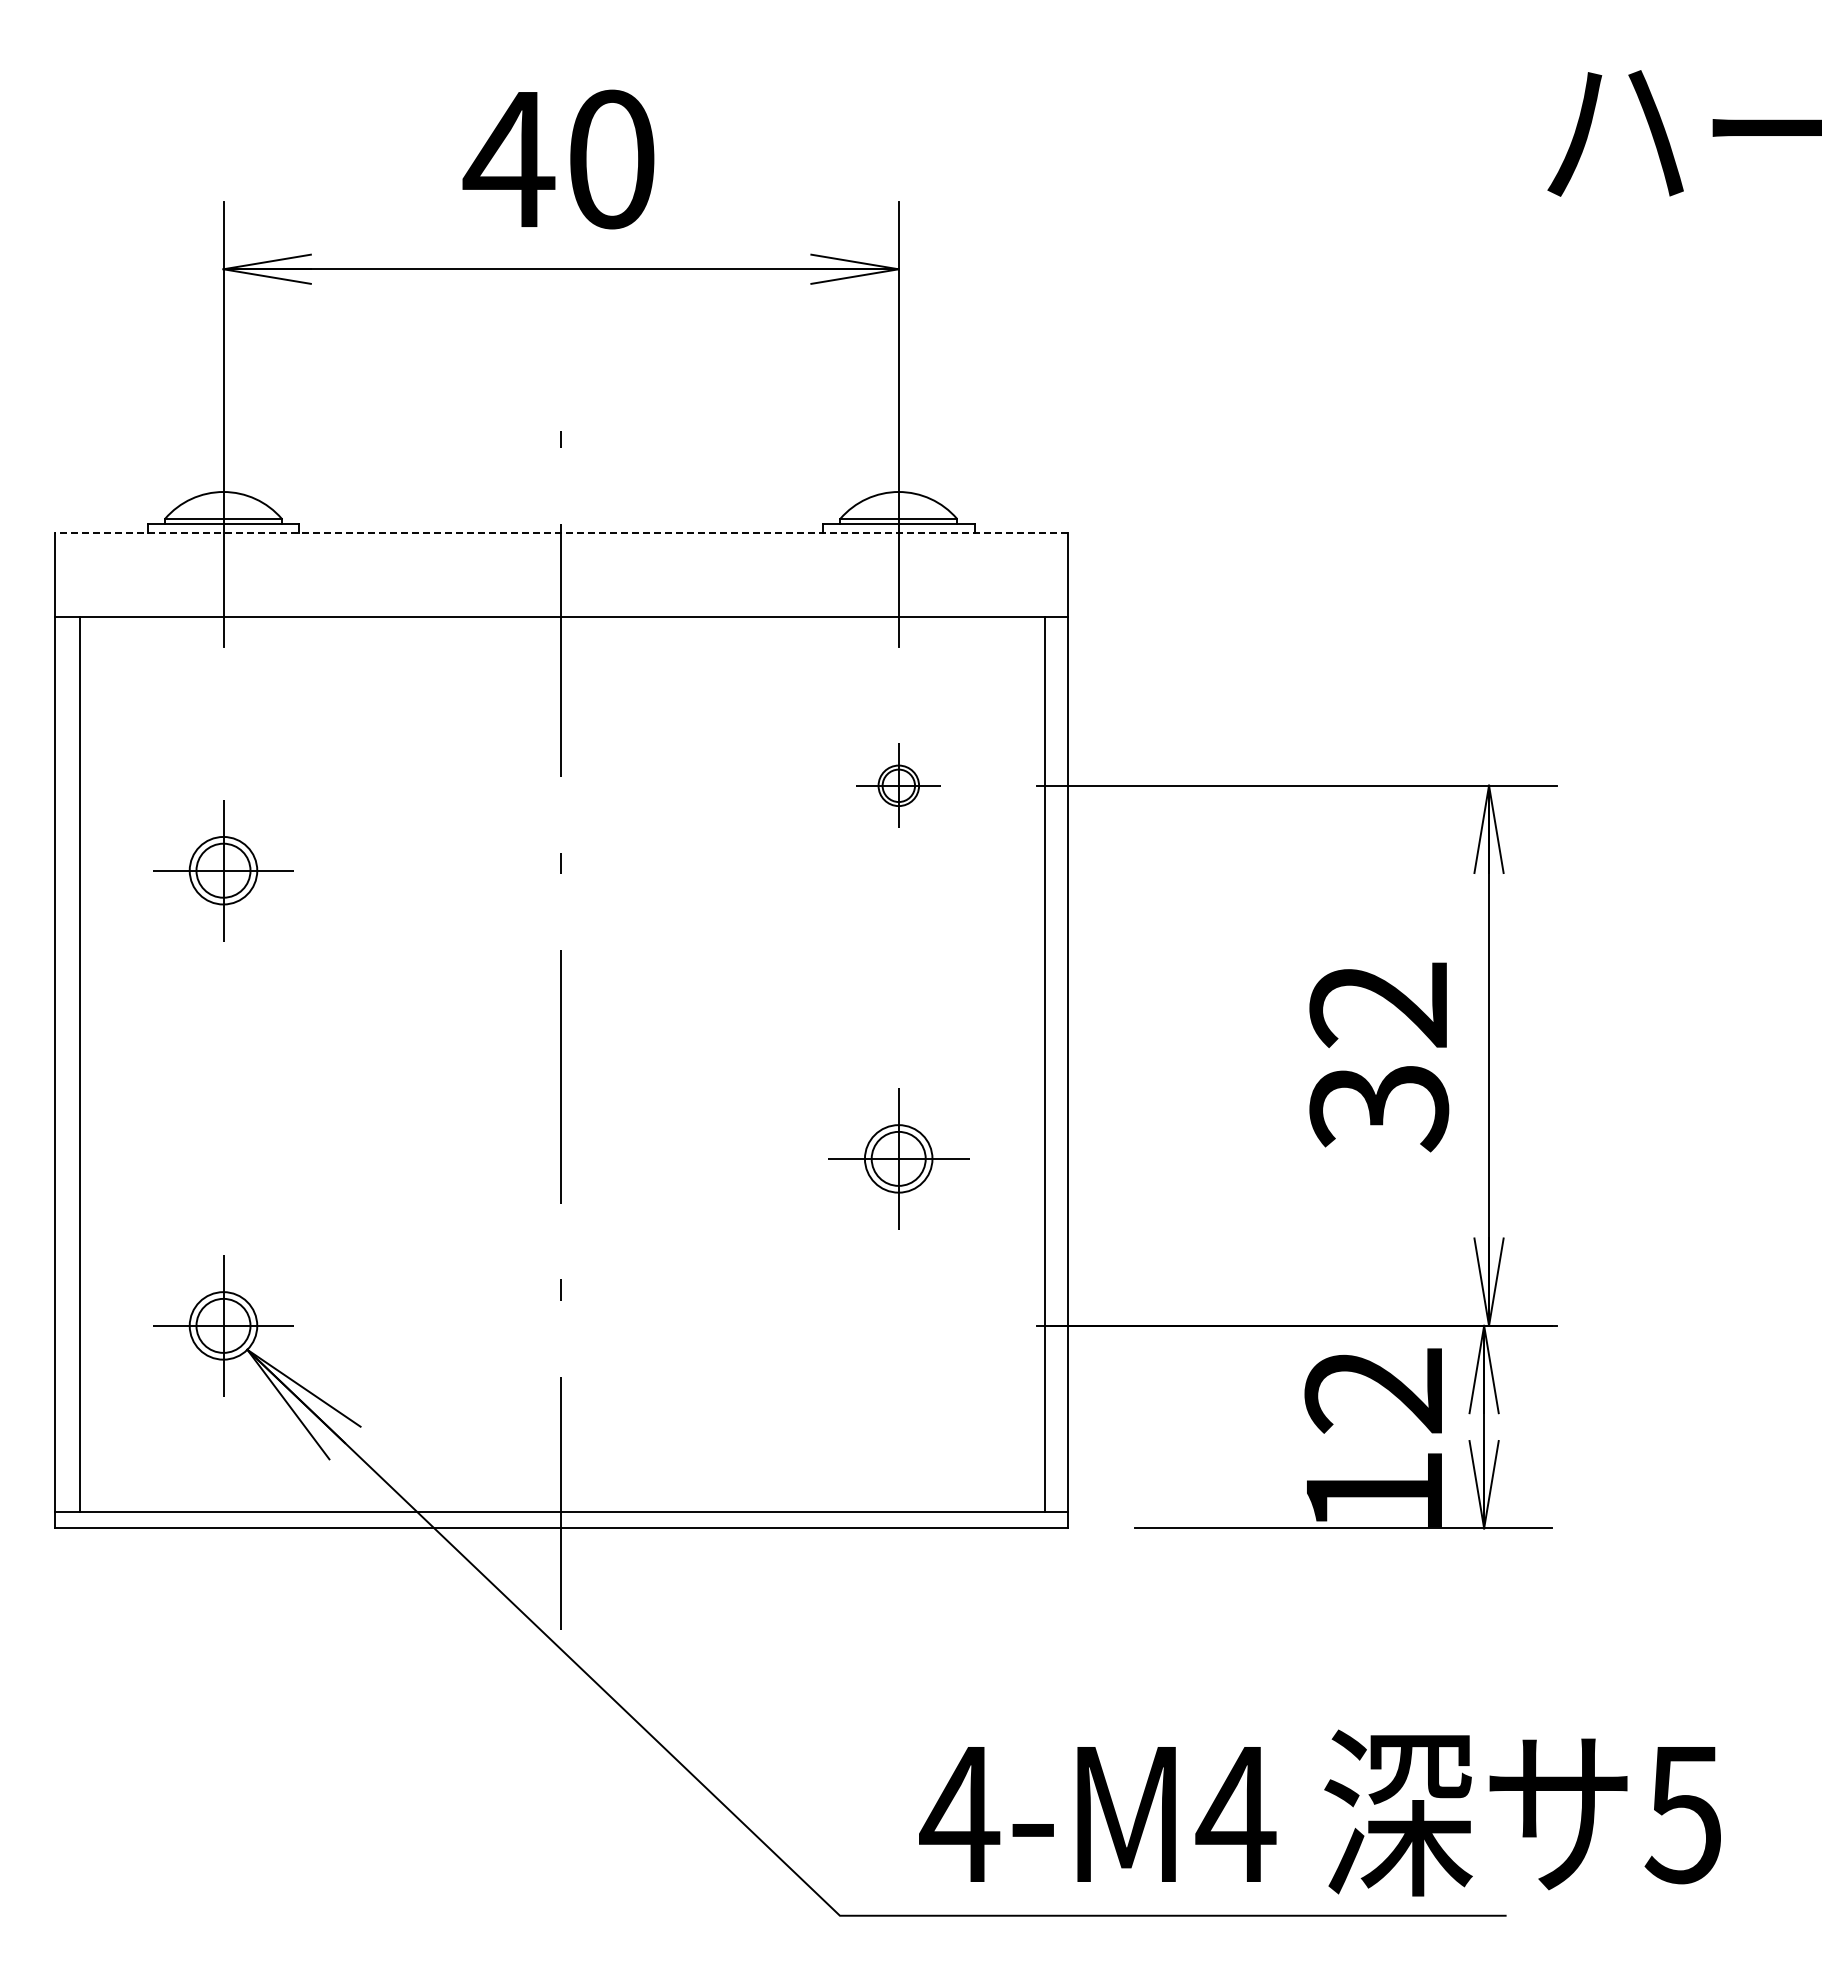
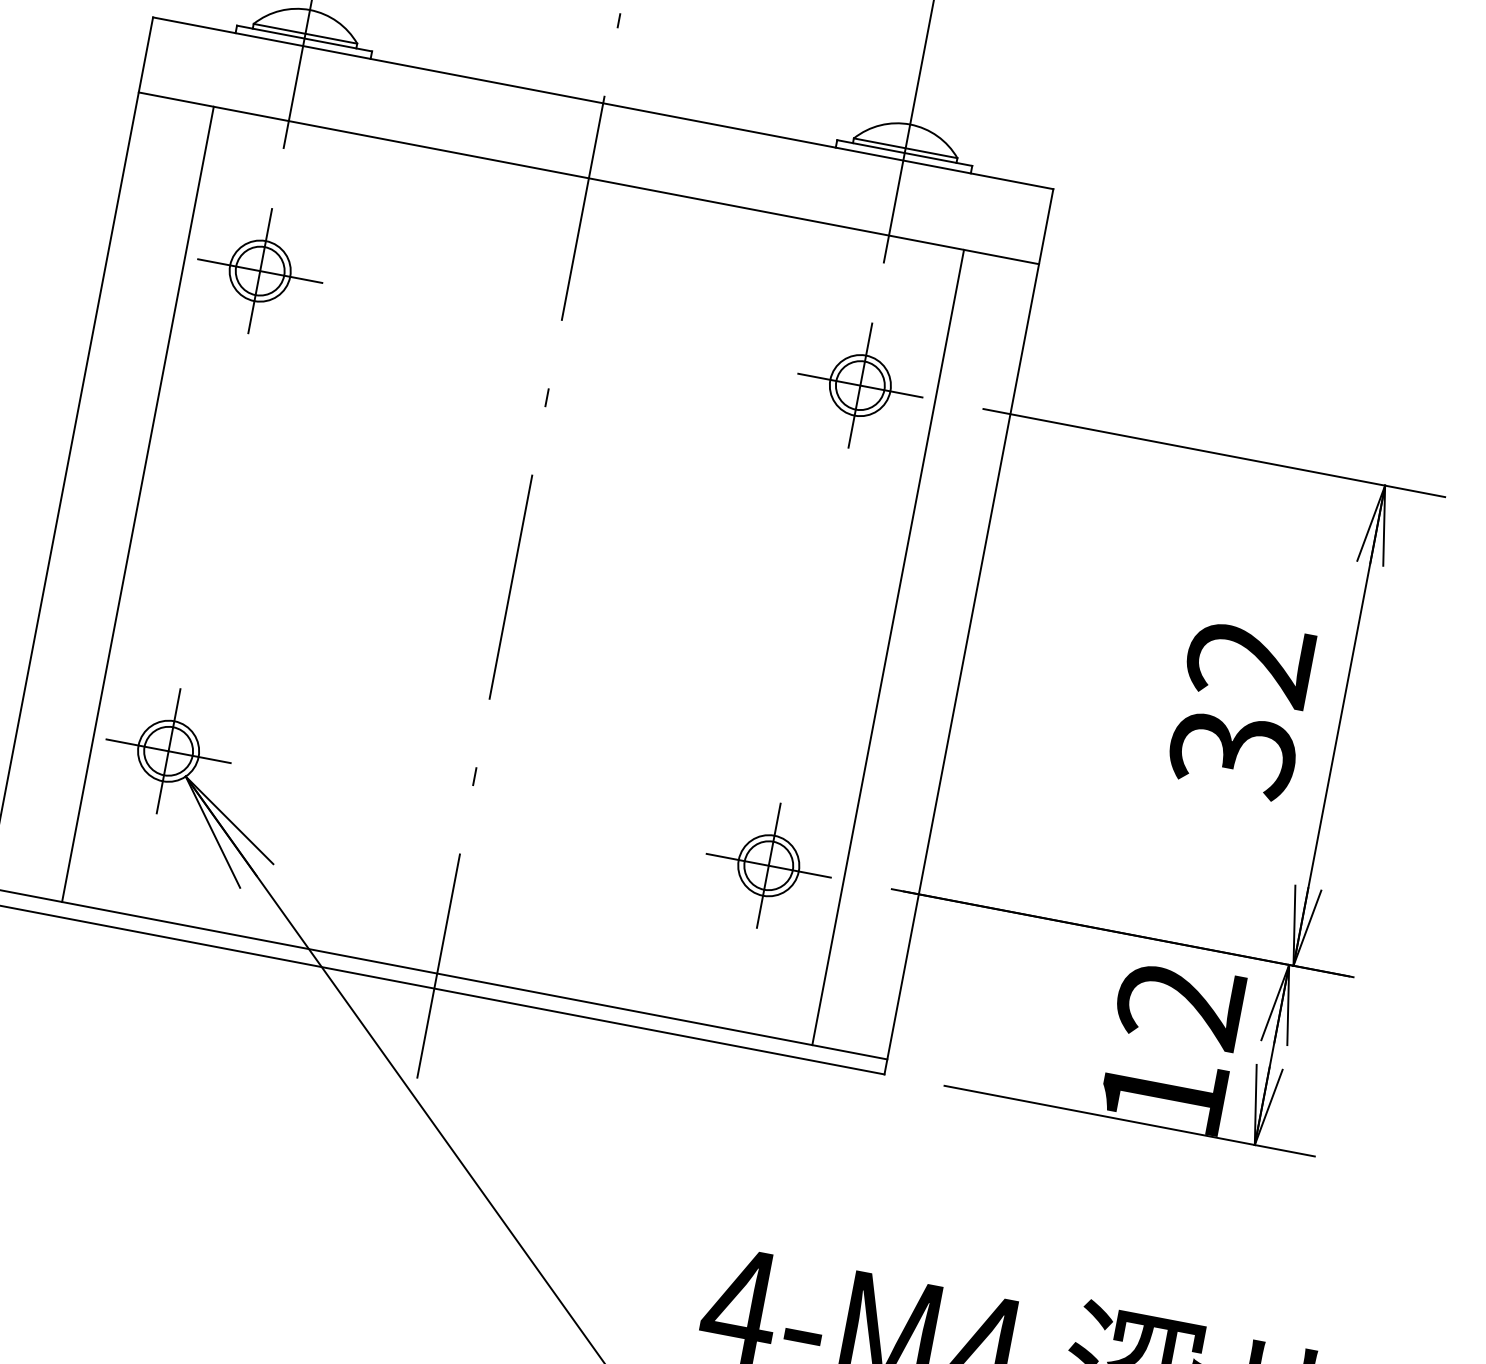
line: (560, 532) -> (602, 103), dashed -> solid
part: (898, 785) -> (860, 385), size x1.67
part: (223, 870) -> (260, 270), moved
line: (80, 1063) -> (138, 503), moved
line: (1045, 1063) -> (888, 646), moved
part: (898, 1158) -> (768, 865), moved

